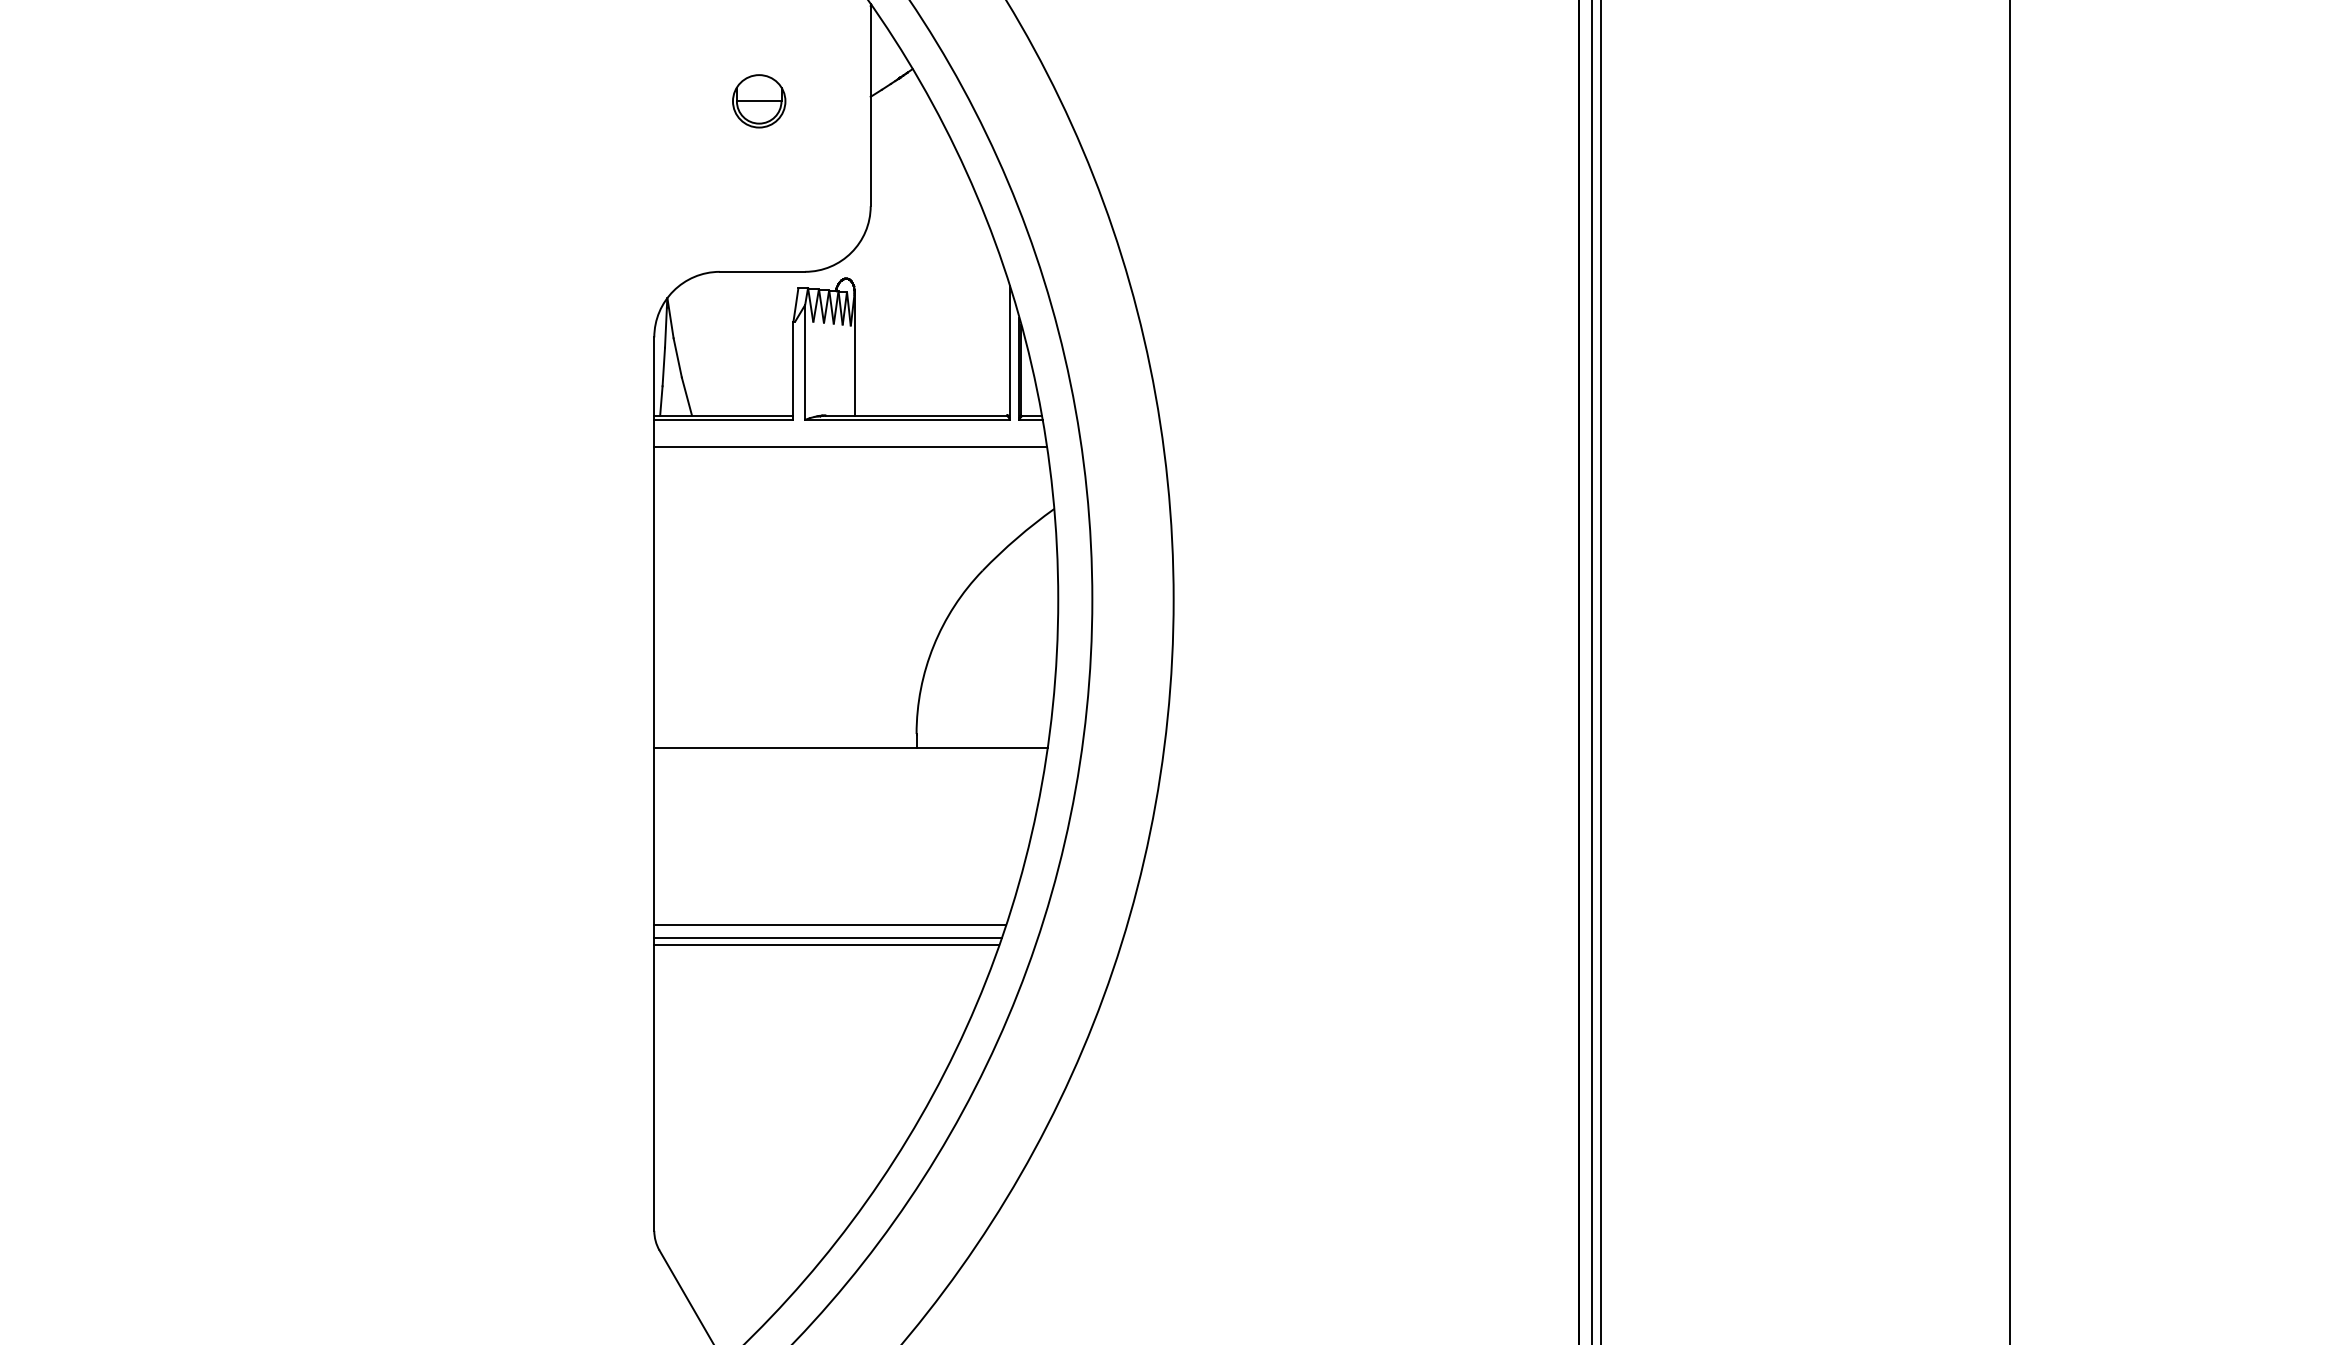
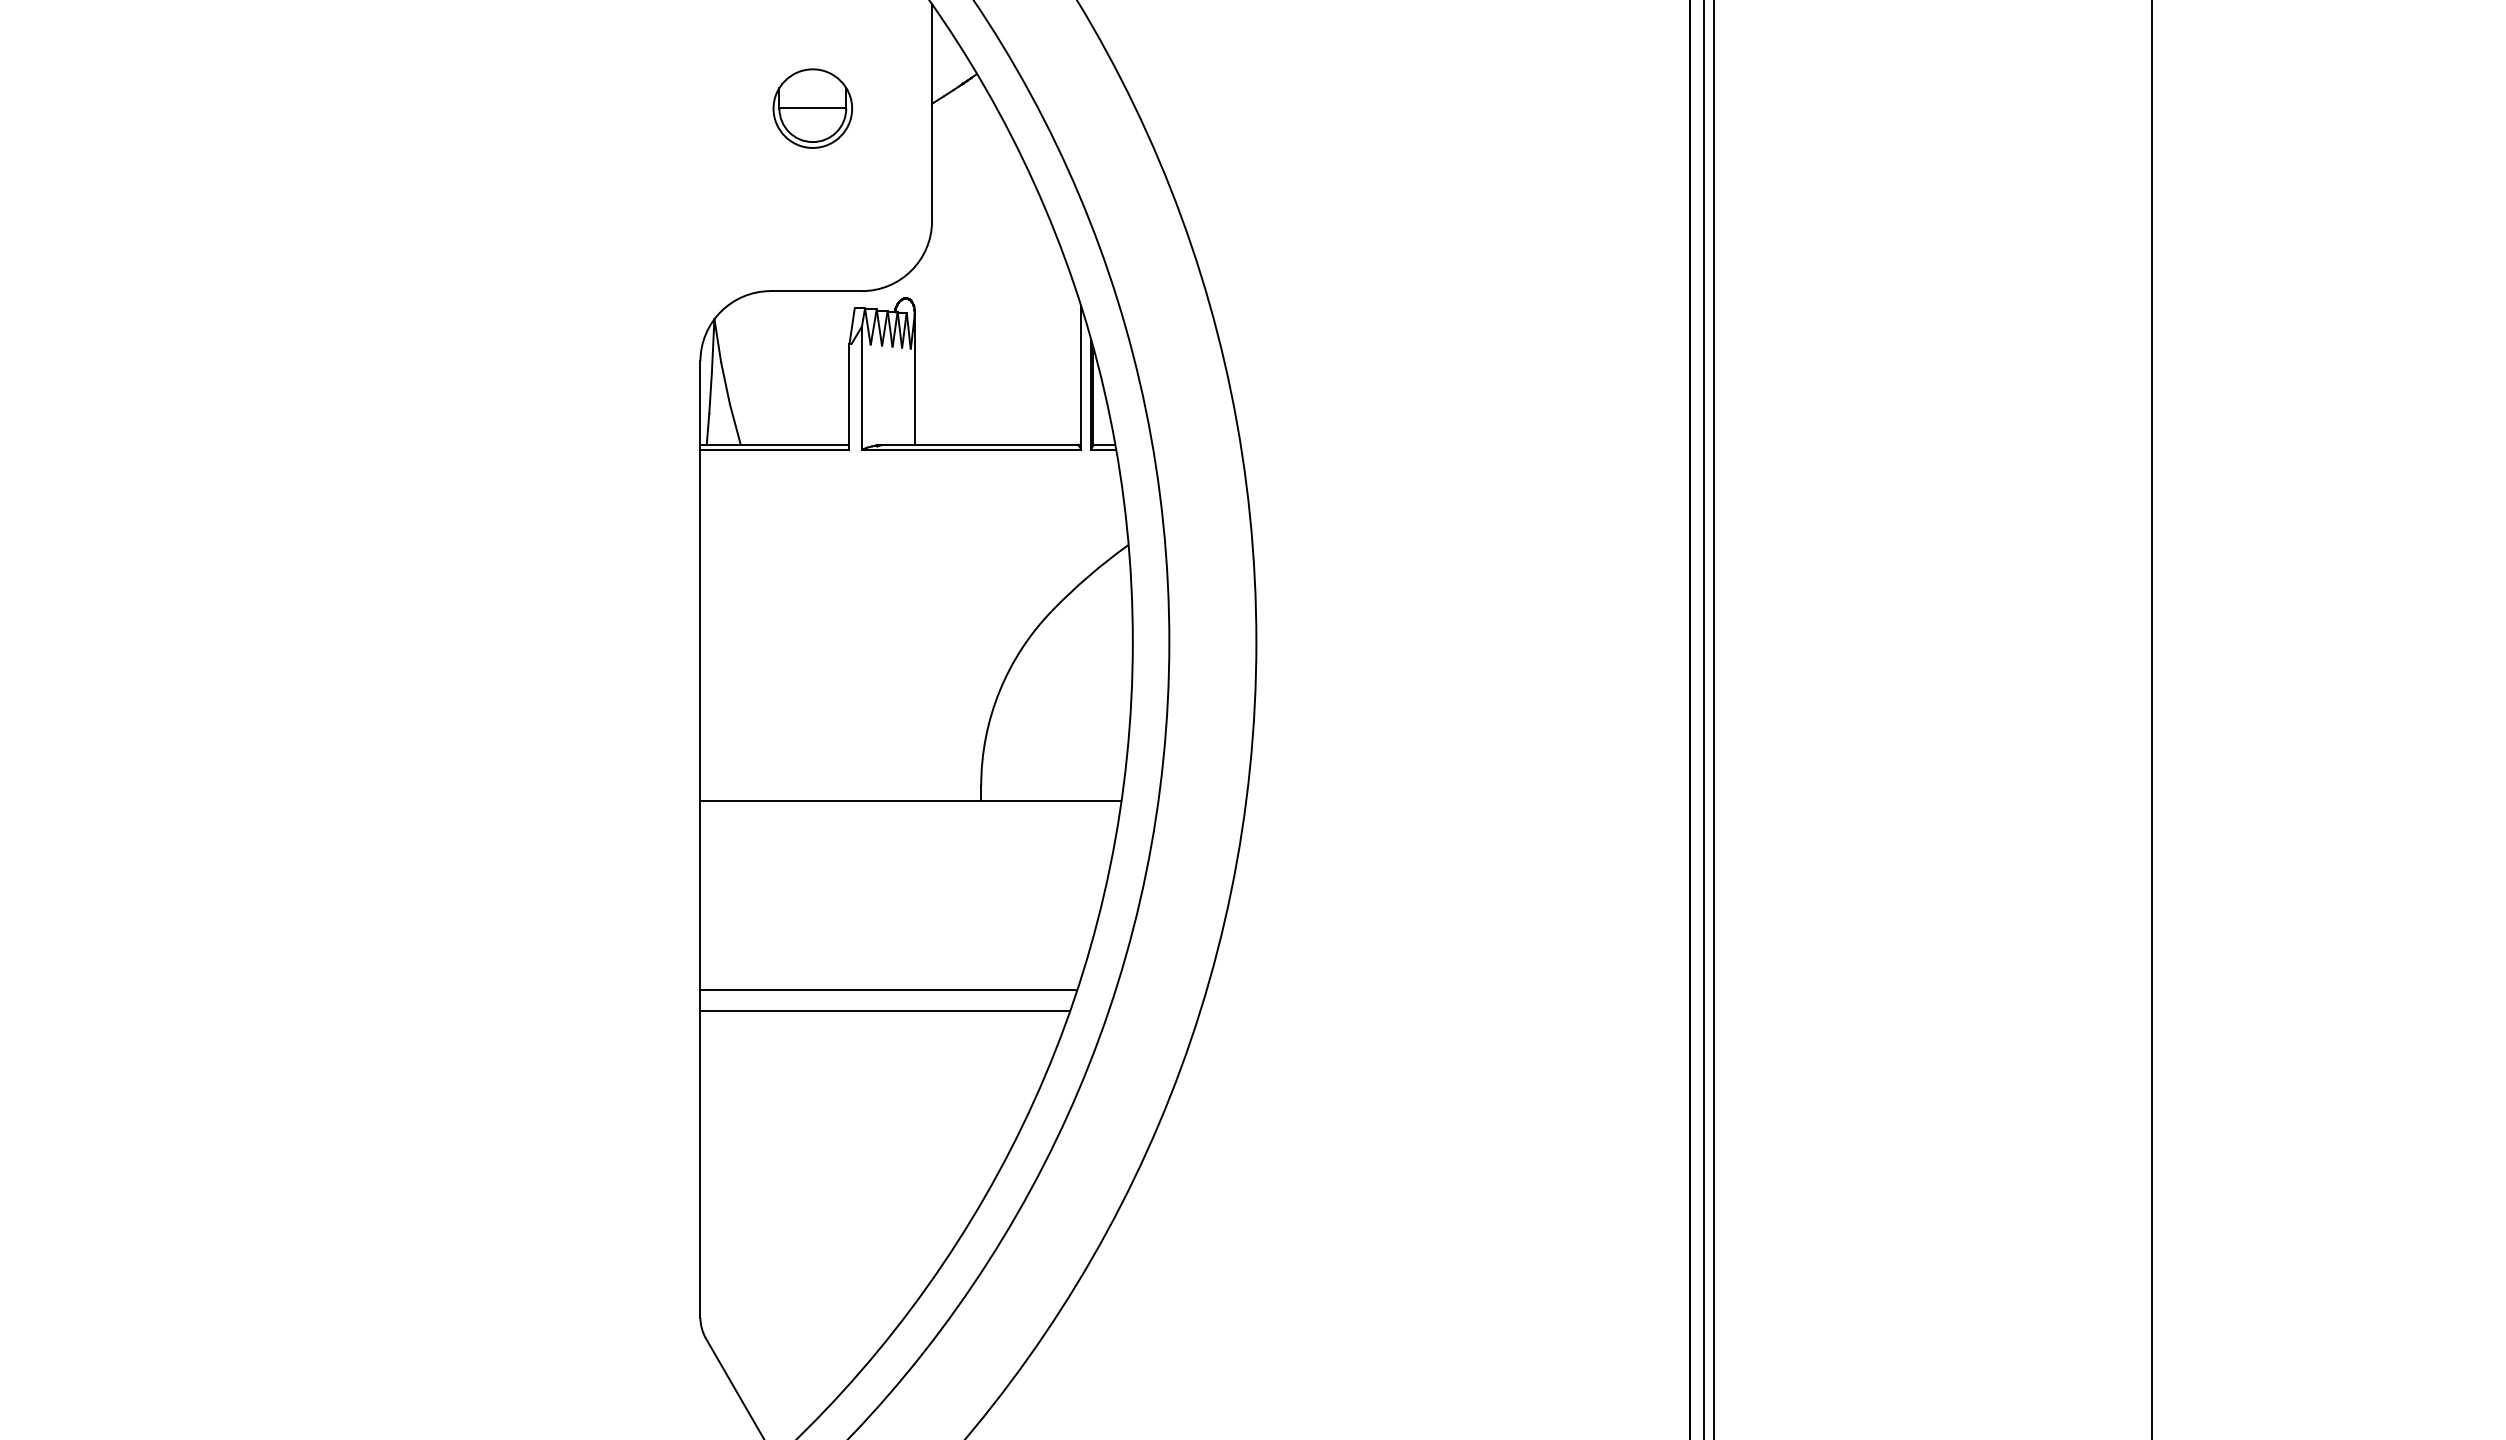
part: (758, 101) -> (812, 108), size x1.4
line: (850, 446) -> (910, 478), removed
line: (828, 938) -> (886, 1004), removed

